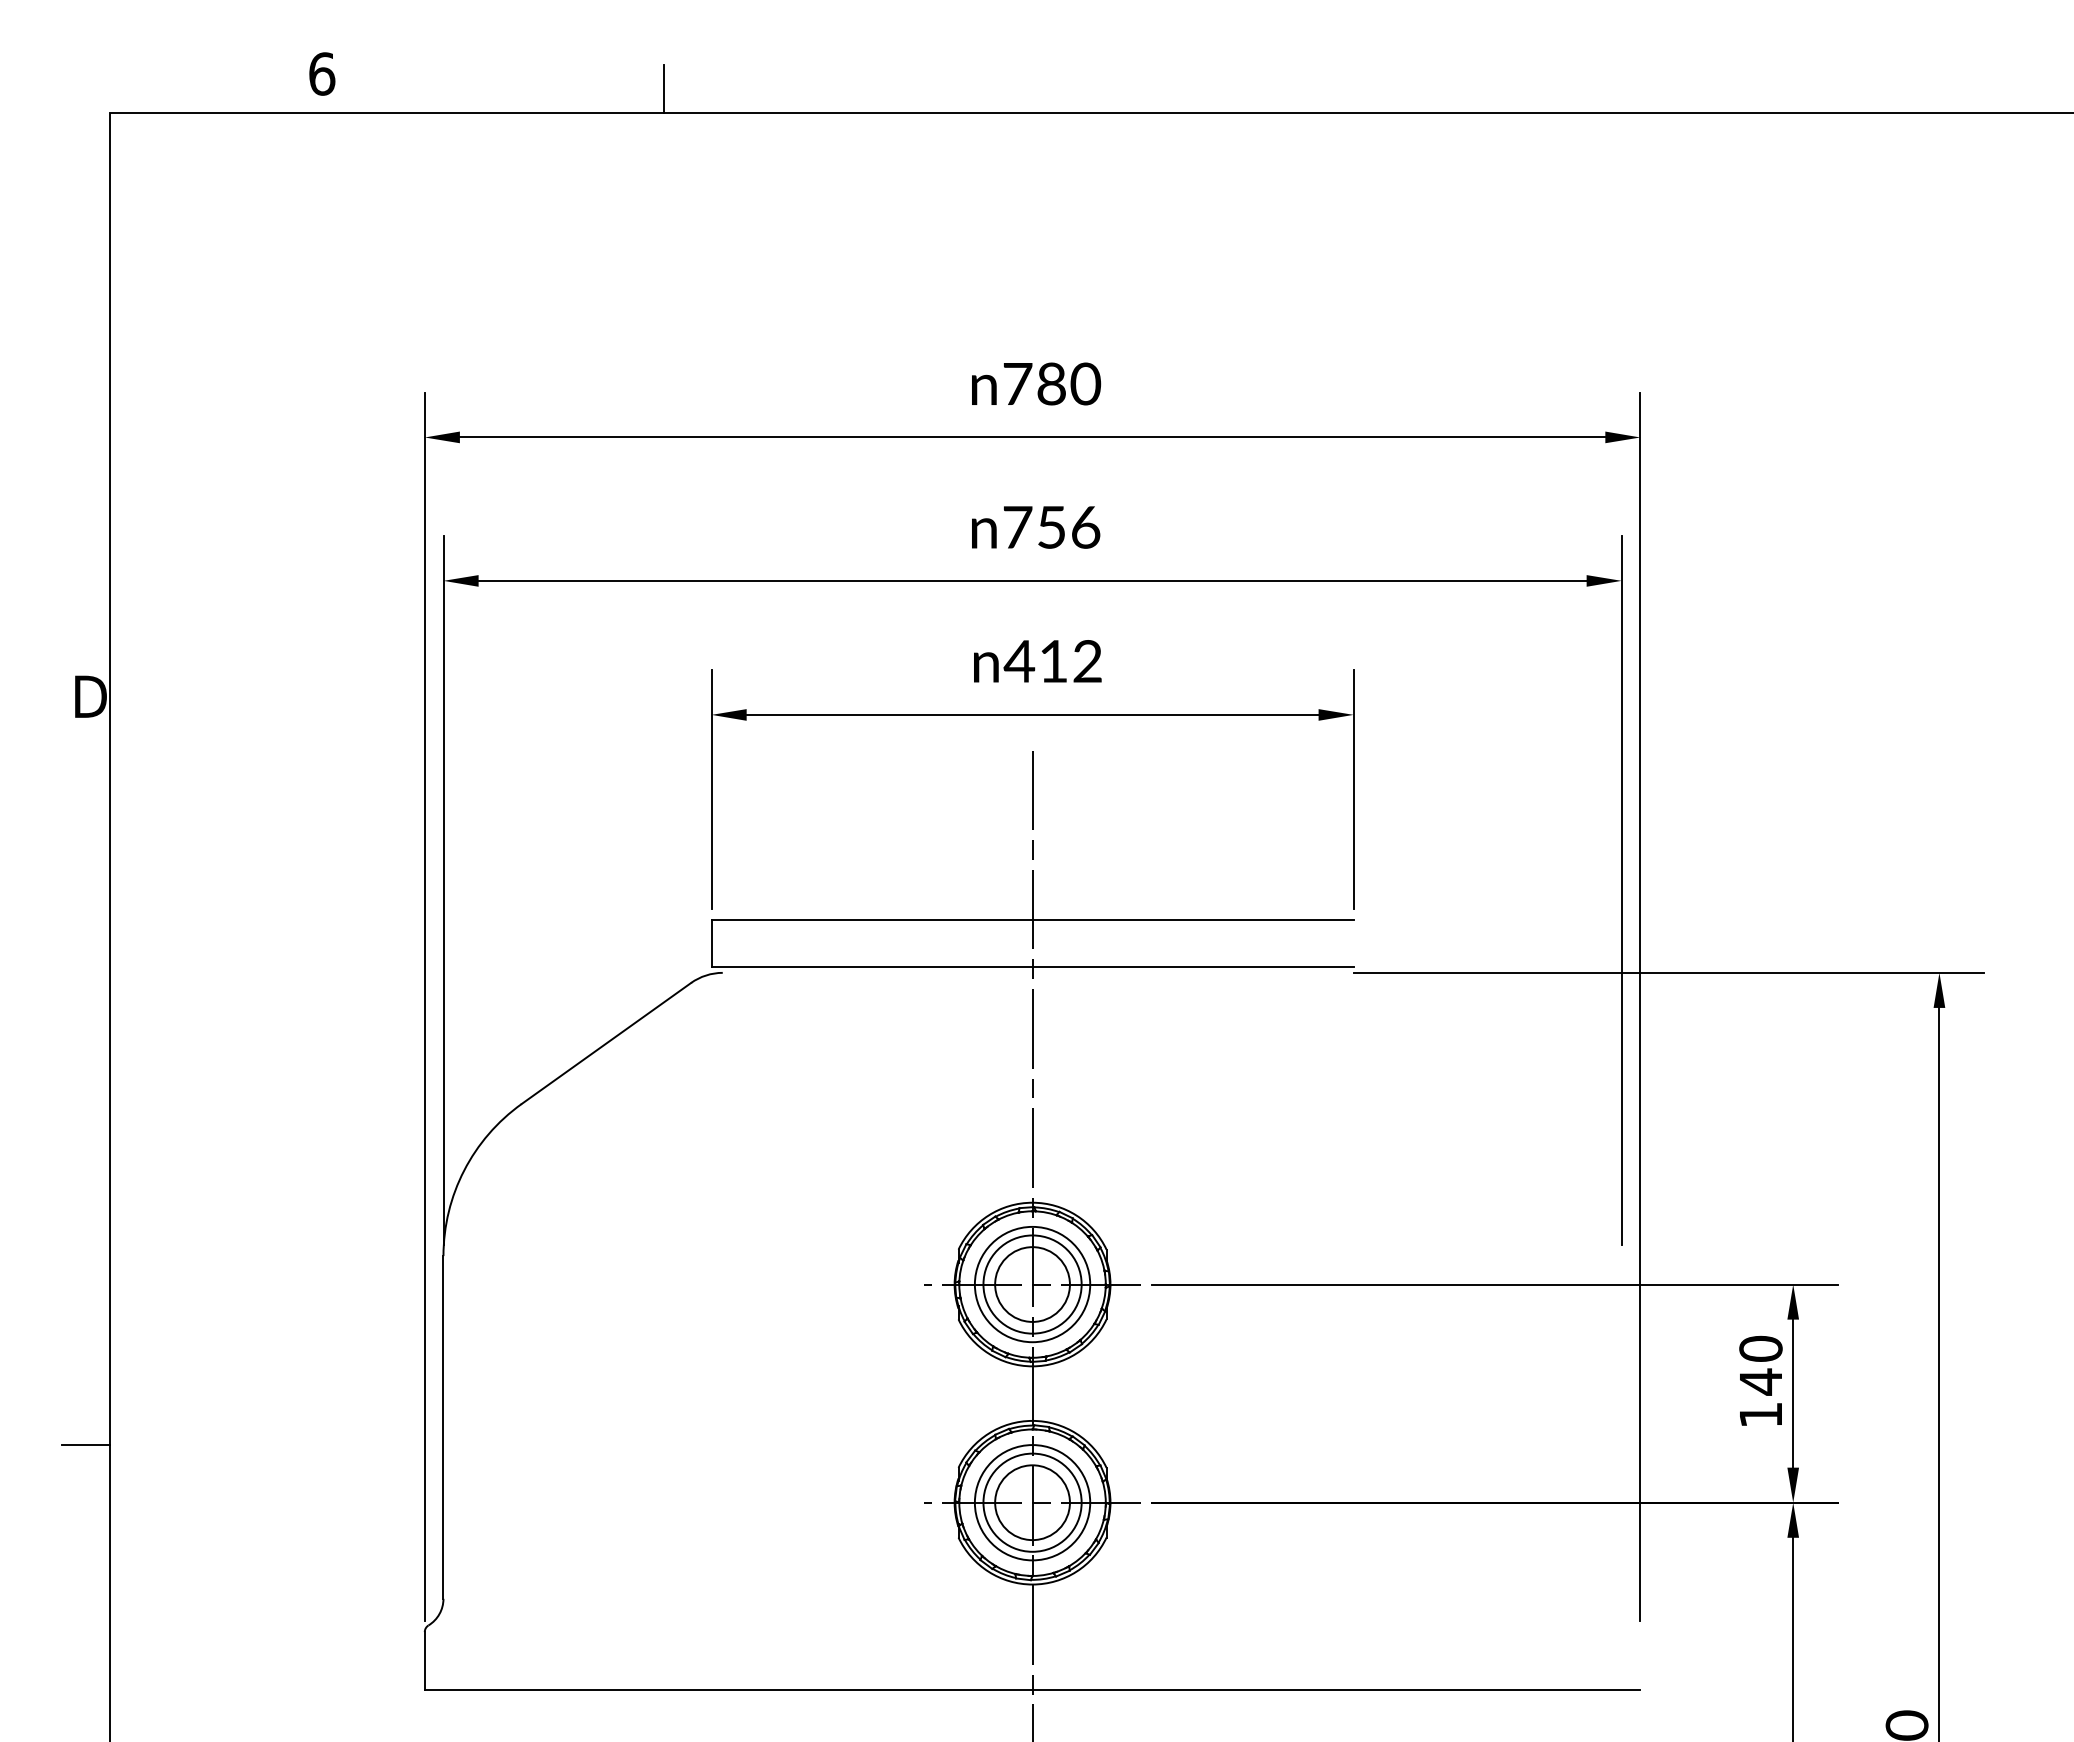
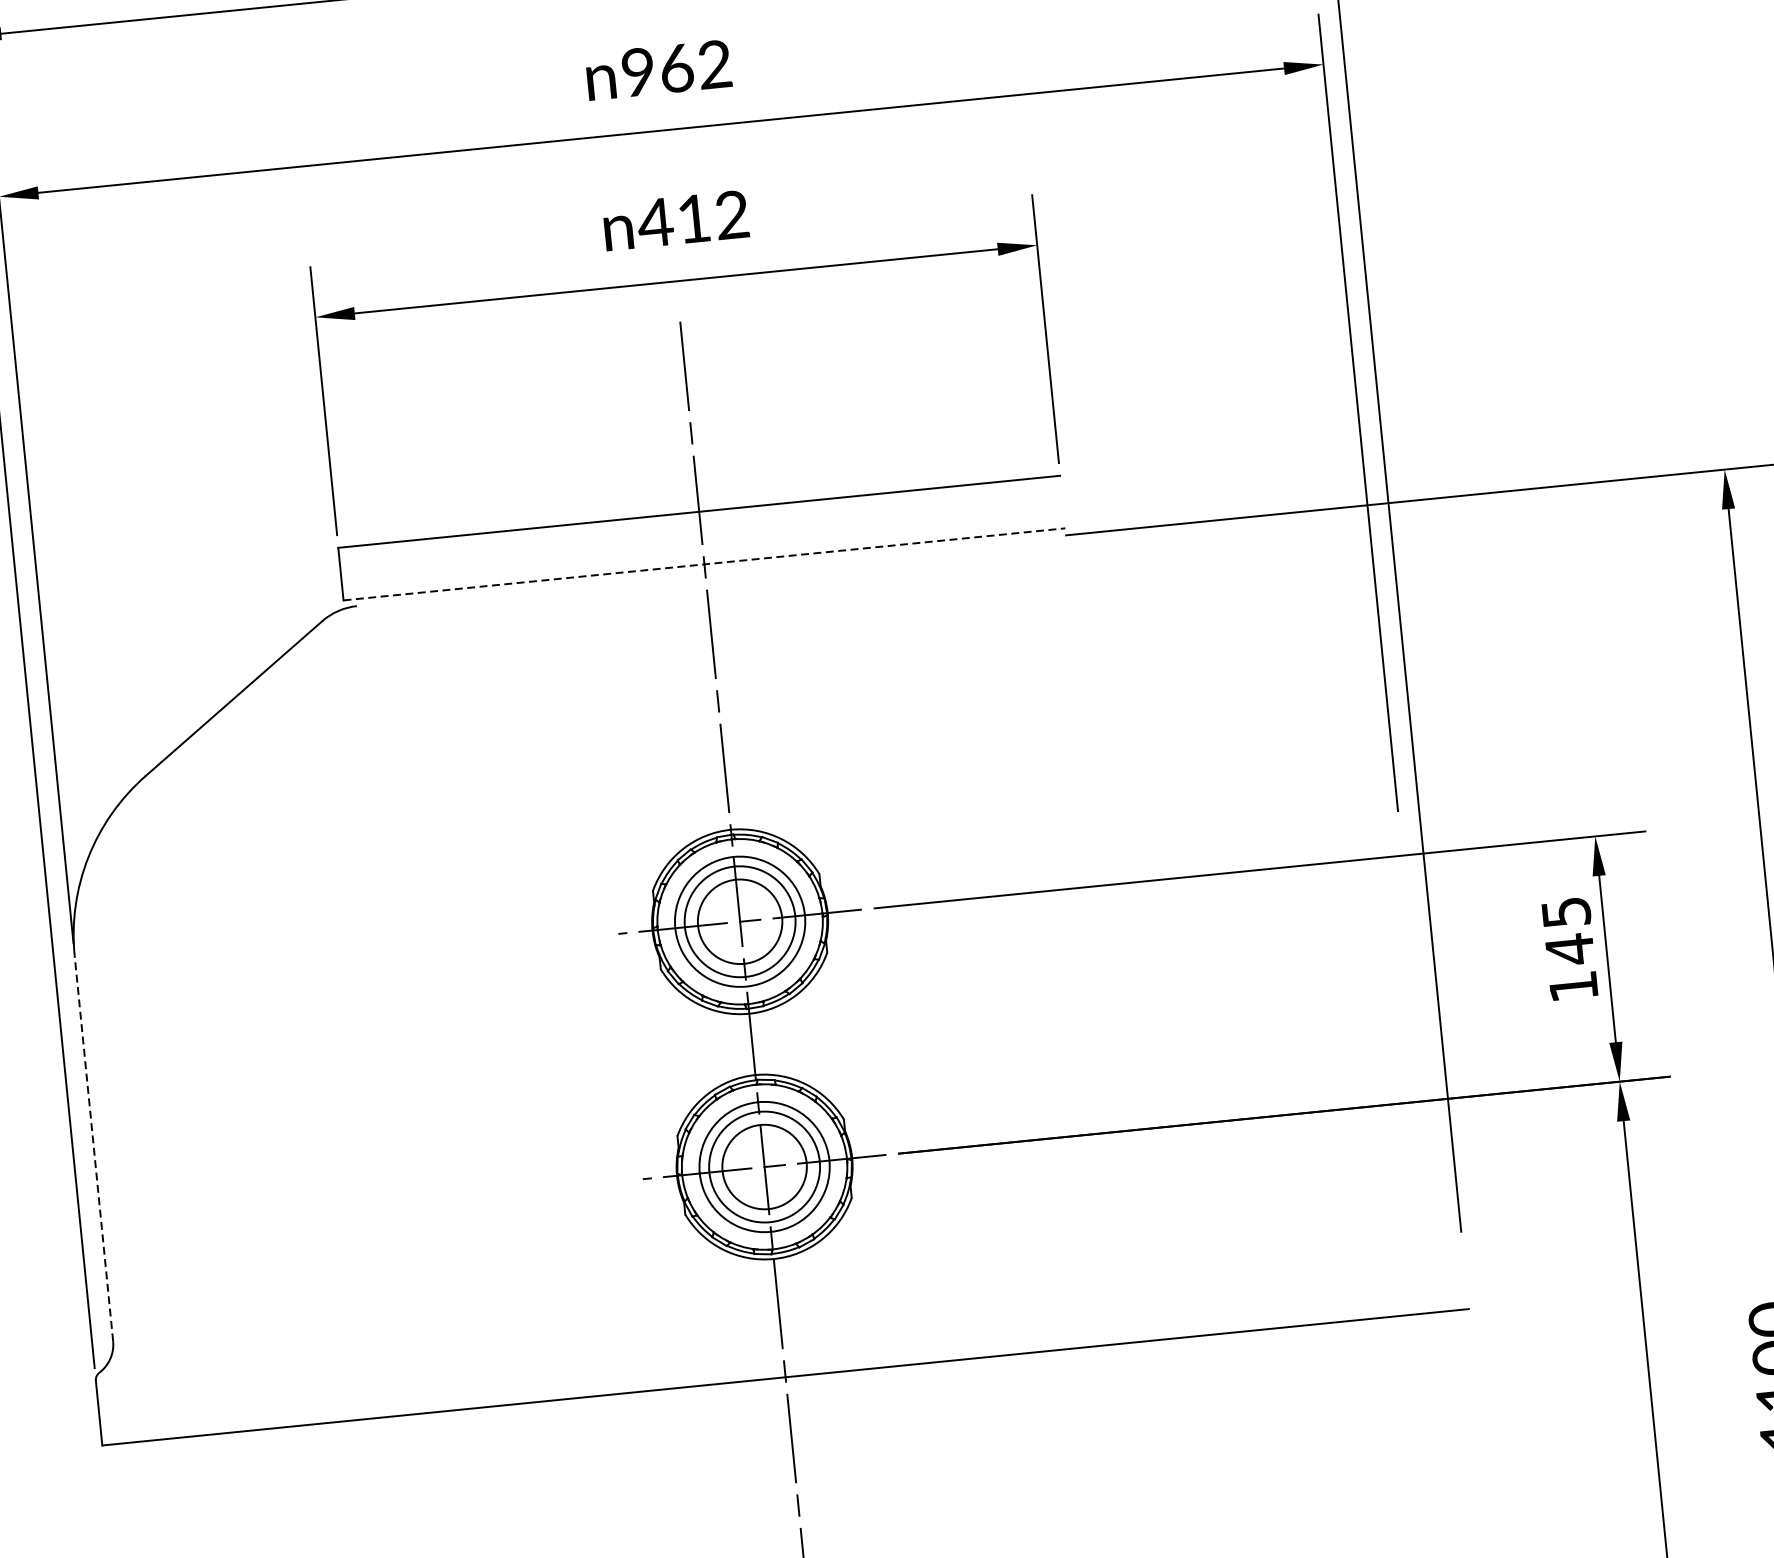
text: (1051, 527) -> (676, 68), 756 -> 962
line: (1033, 966) -> (705, 564), solid -> dashed
text: (1760, 1348) -> (1565, 911), 140 -> 145
line: (443, 1426) -> (93, 1147), solid -> dashed

